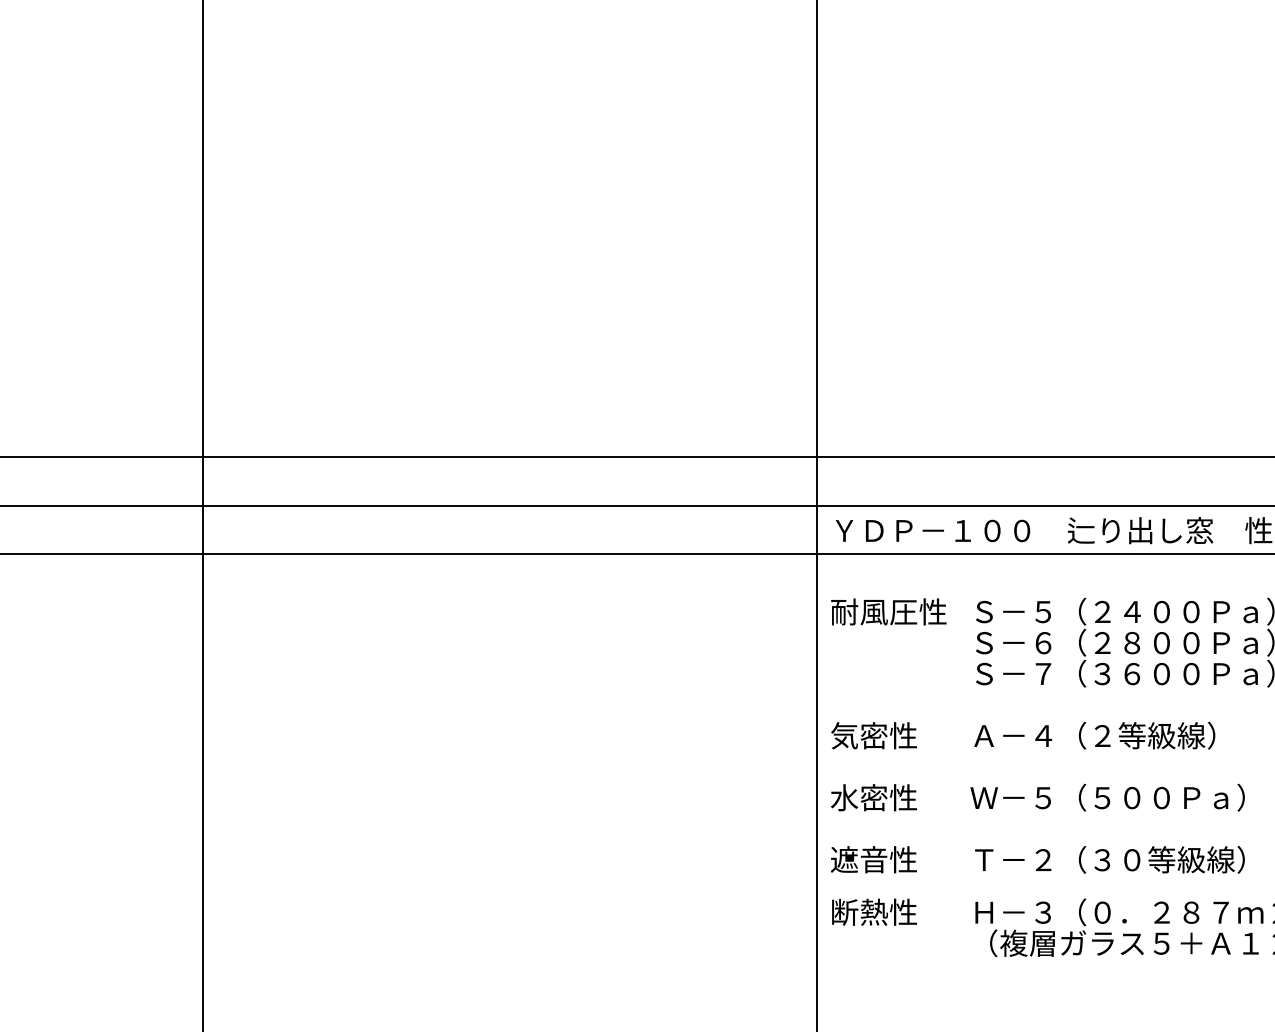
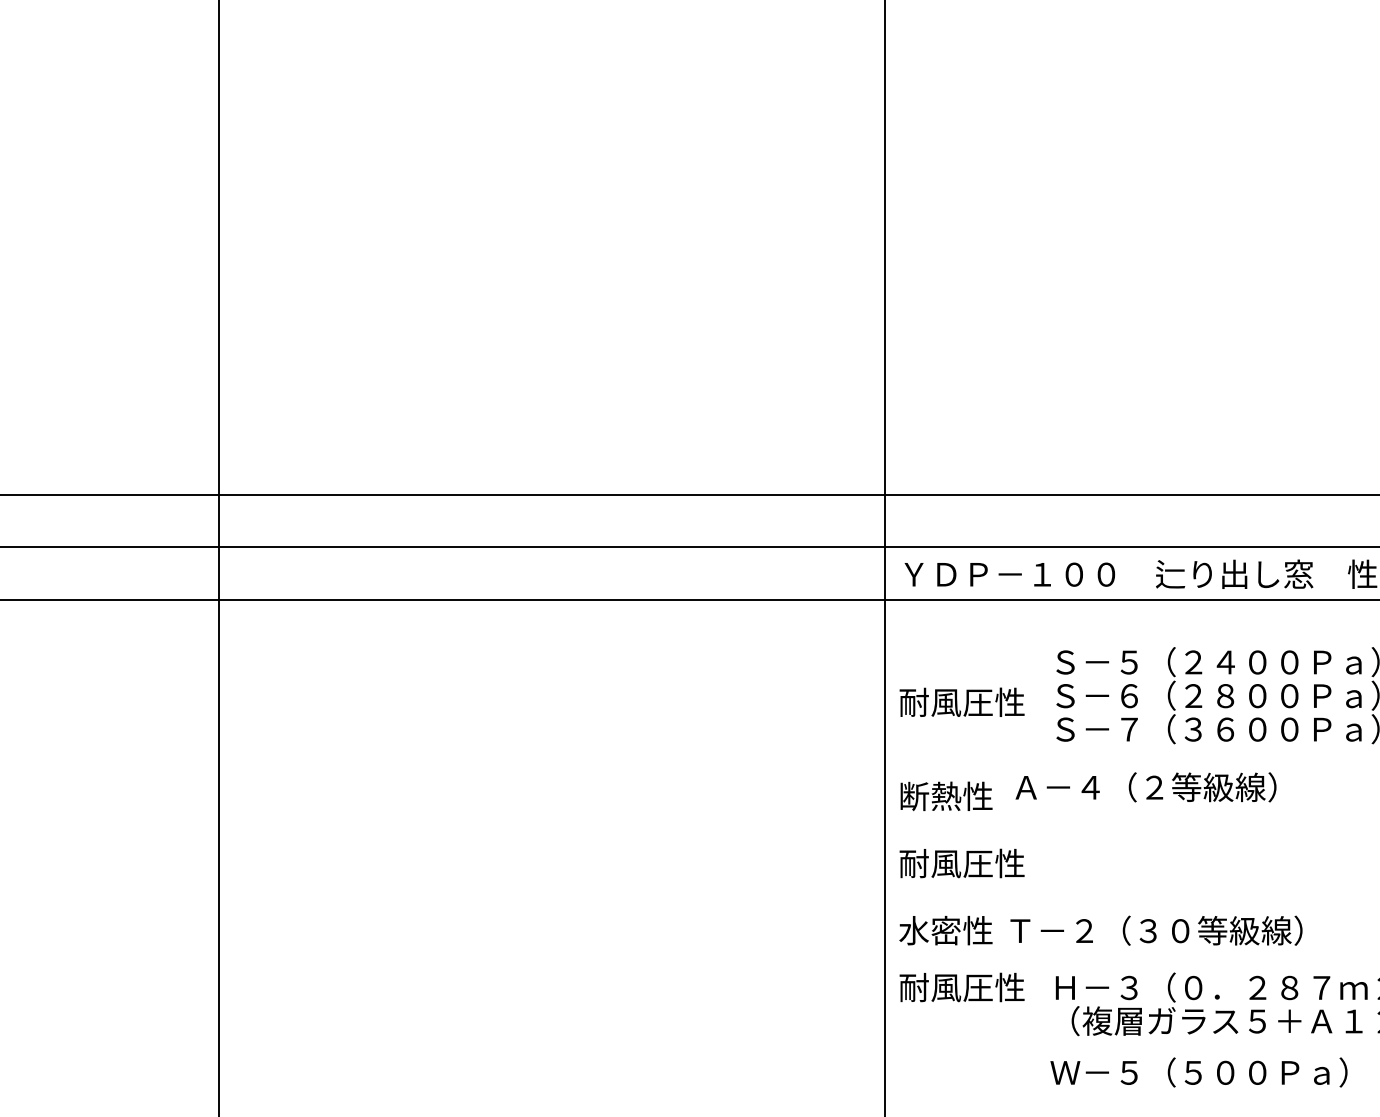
text: (888, 611) -> (961, 701), moved
text: (859, 735) -> (930, 796), 気密性 -> 断熱性
text: (1094, 735) -> (1145, 787), moved
text: (888, 797) -> (961, 863), 水密性 -> 耐風圧性
text: (1107, 797) -> (1198, 1072), moved
text: (858, 859) -> (929, 930), 遮音性 -> 水密性
text: (1109, 859) -> (1156, 930), moved
text: (888, 912) -> (961, 987), 断熱性 -> 耐風圧性

